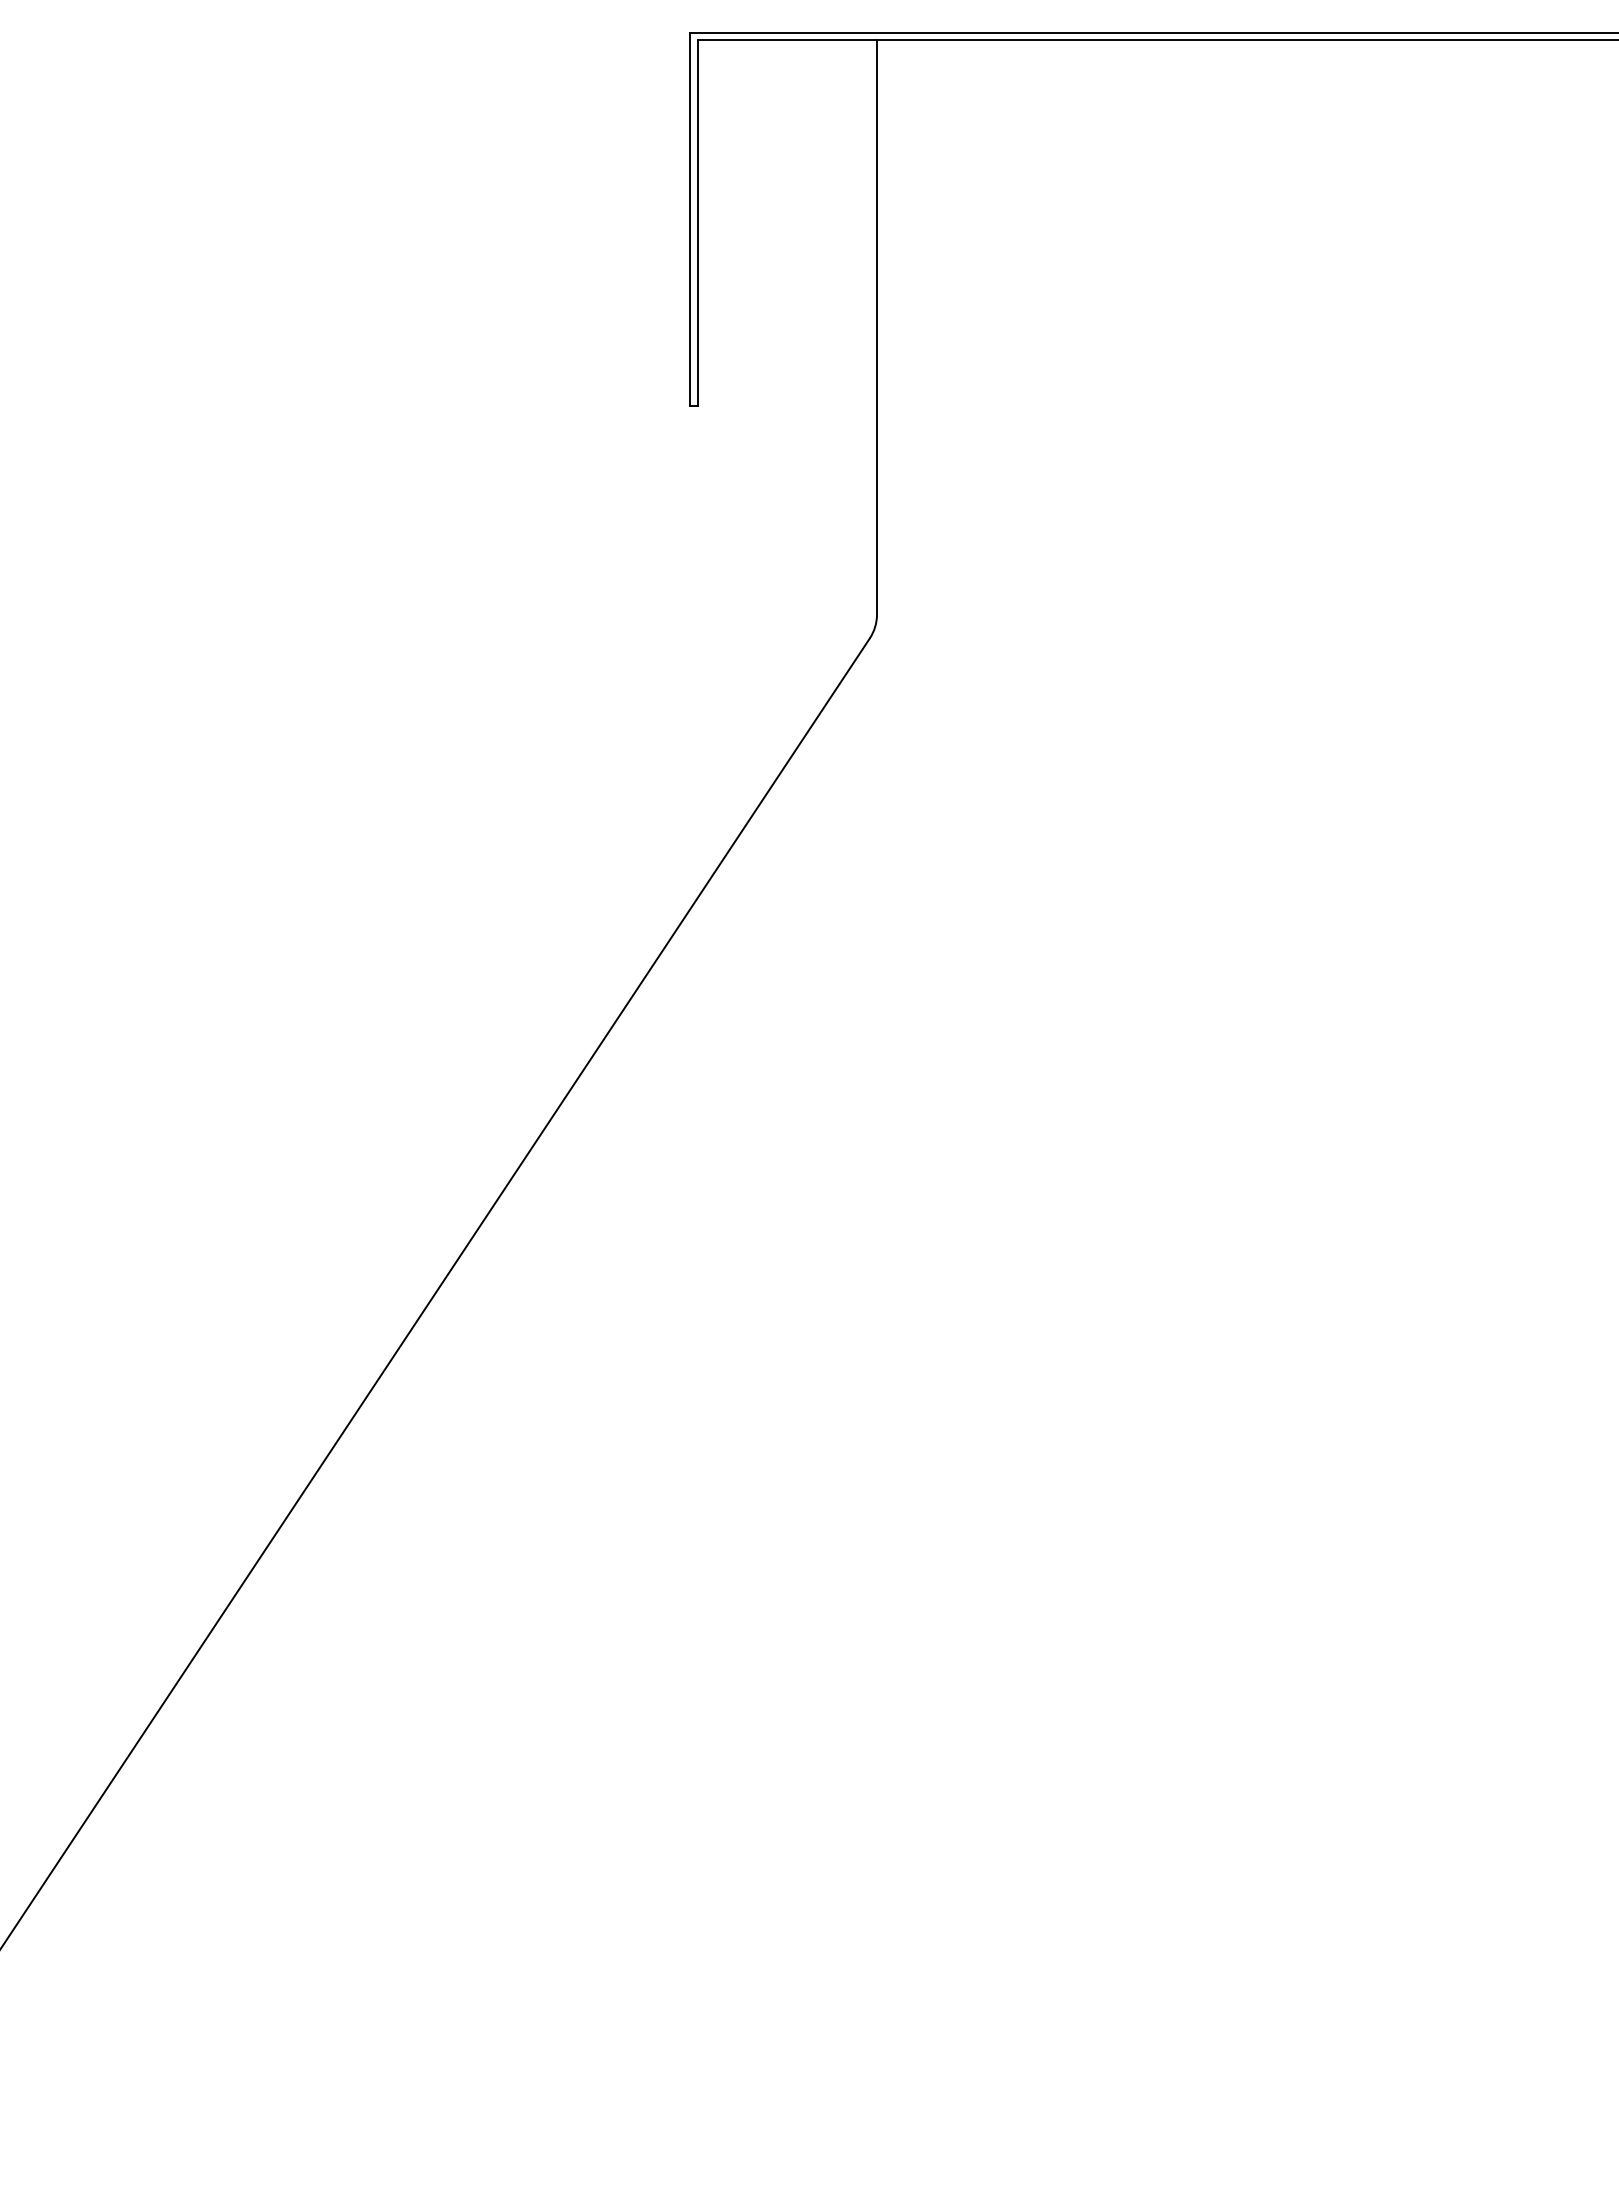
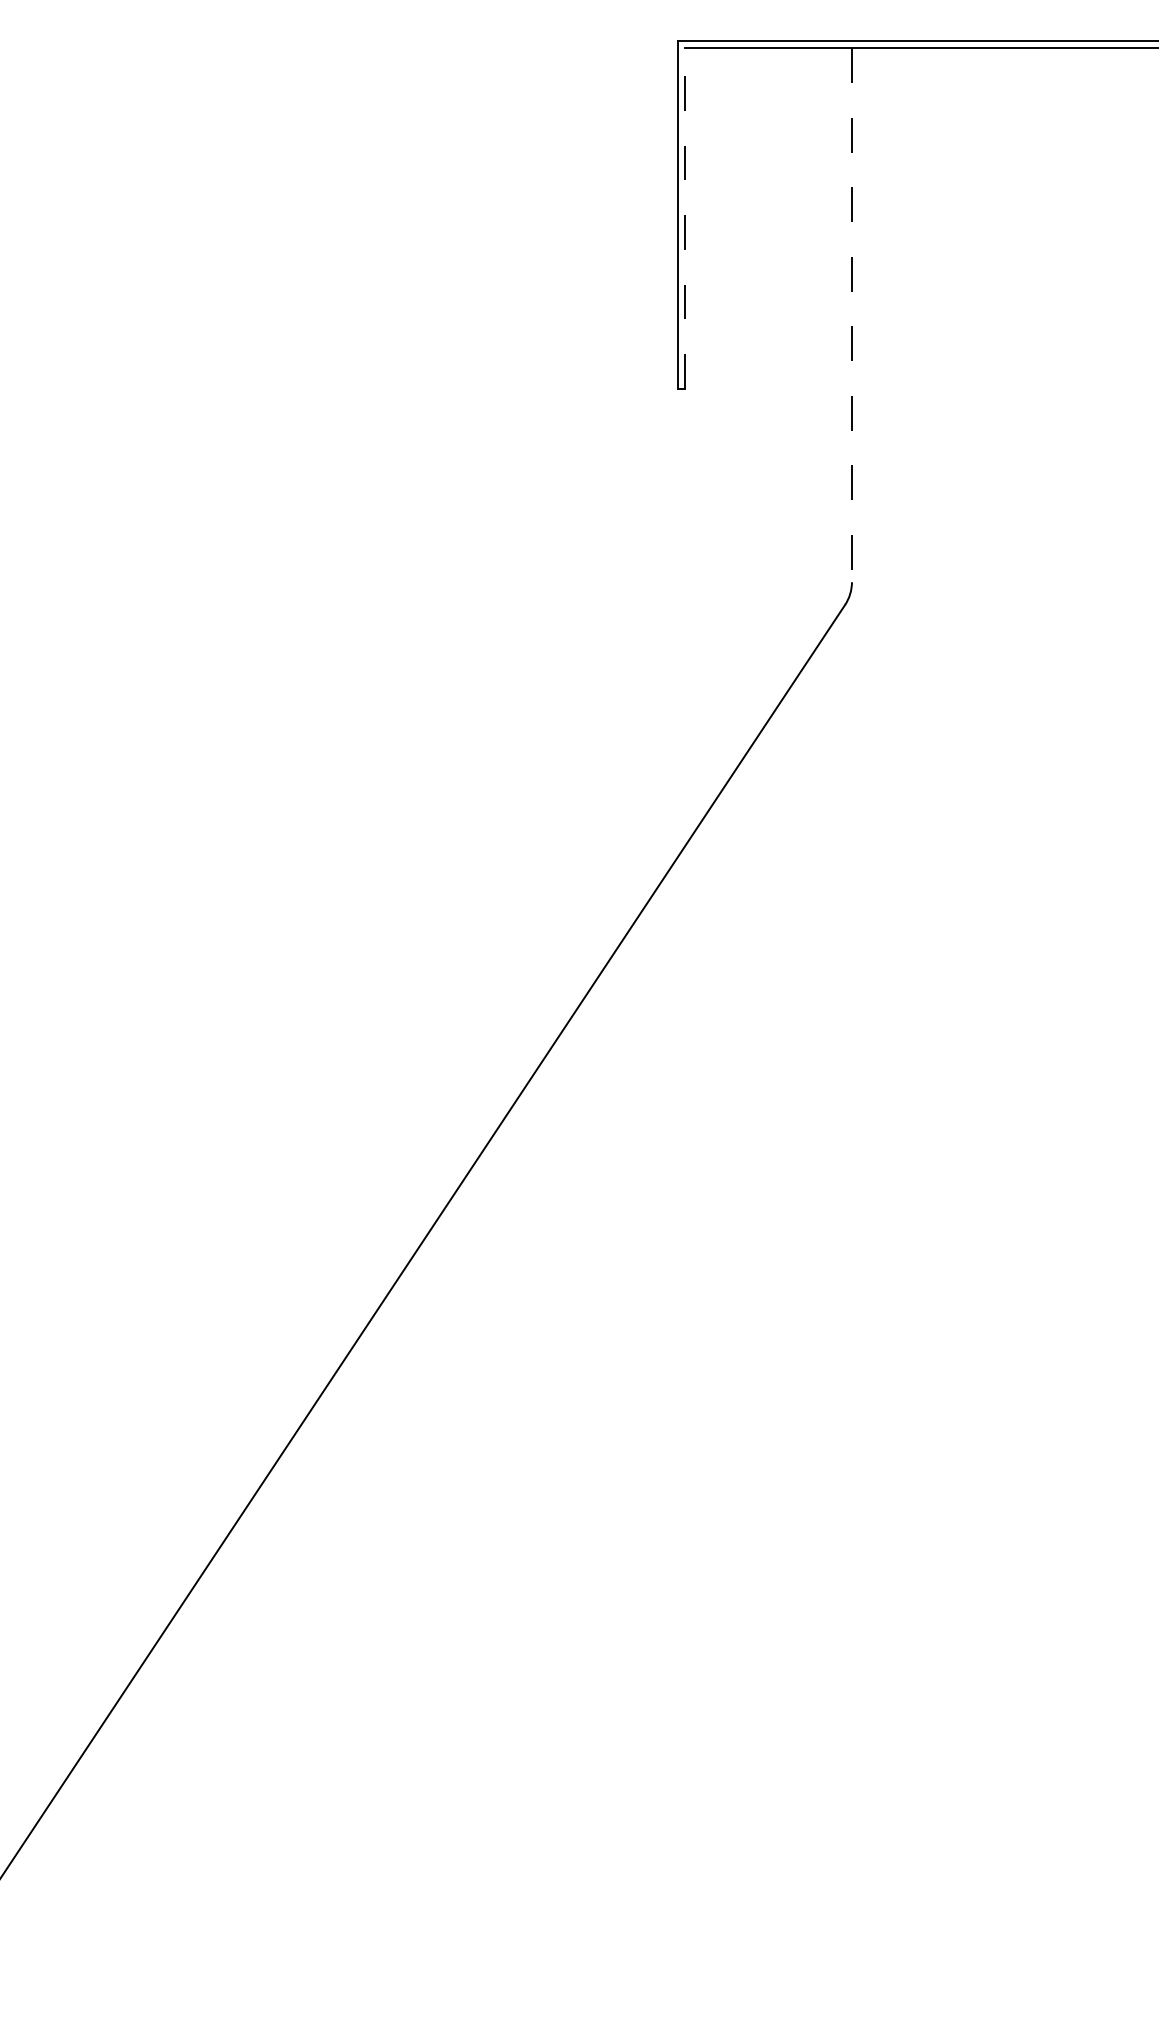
line: (697, 222) -> (684, 217), solid -> dashed
line: (877, 327) -> (852, 315), solid -> dashed

